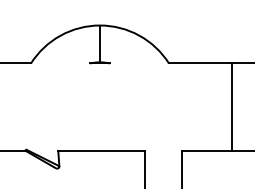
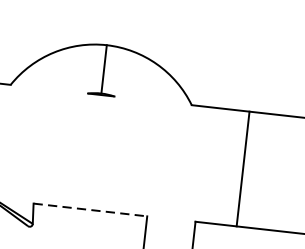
line: (232, 106) -> (243, 168), moved
line: (102, 150) -> (91, 209), solid -> dashed

